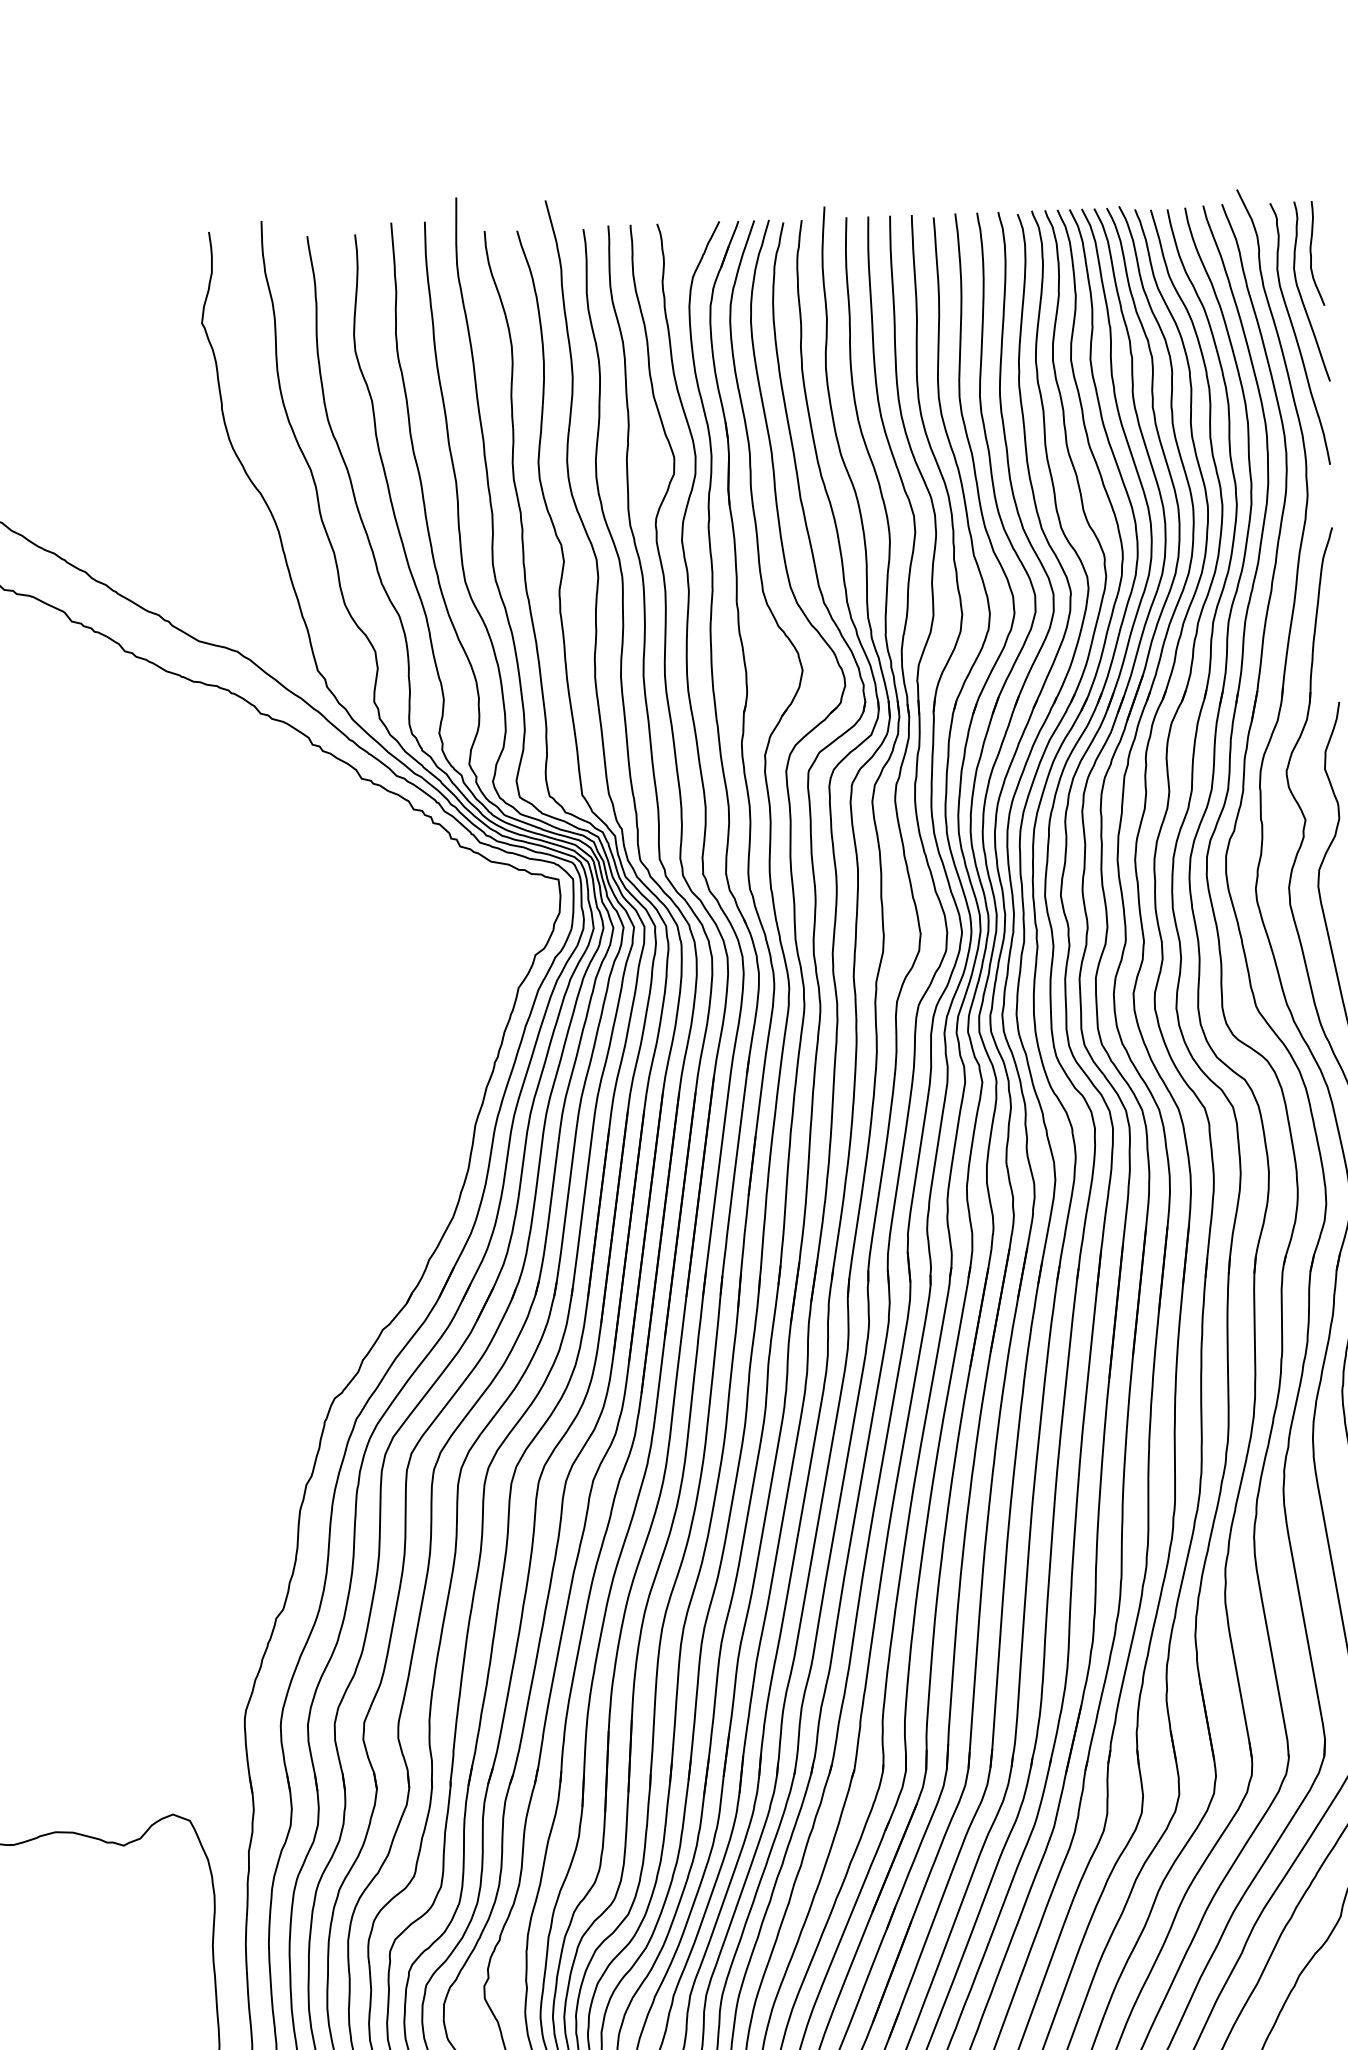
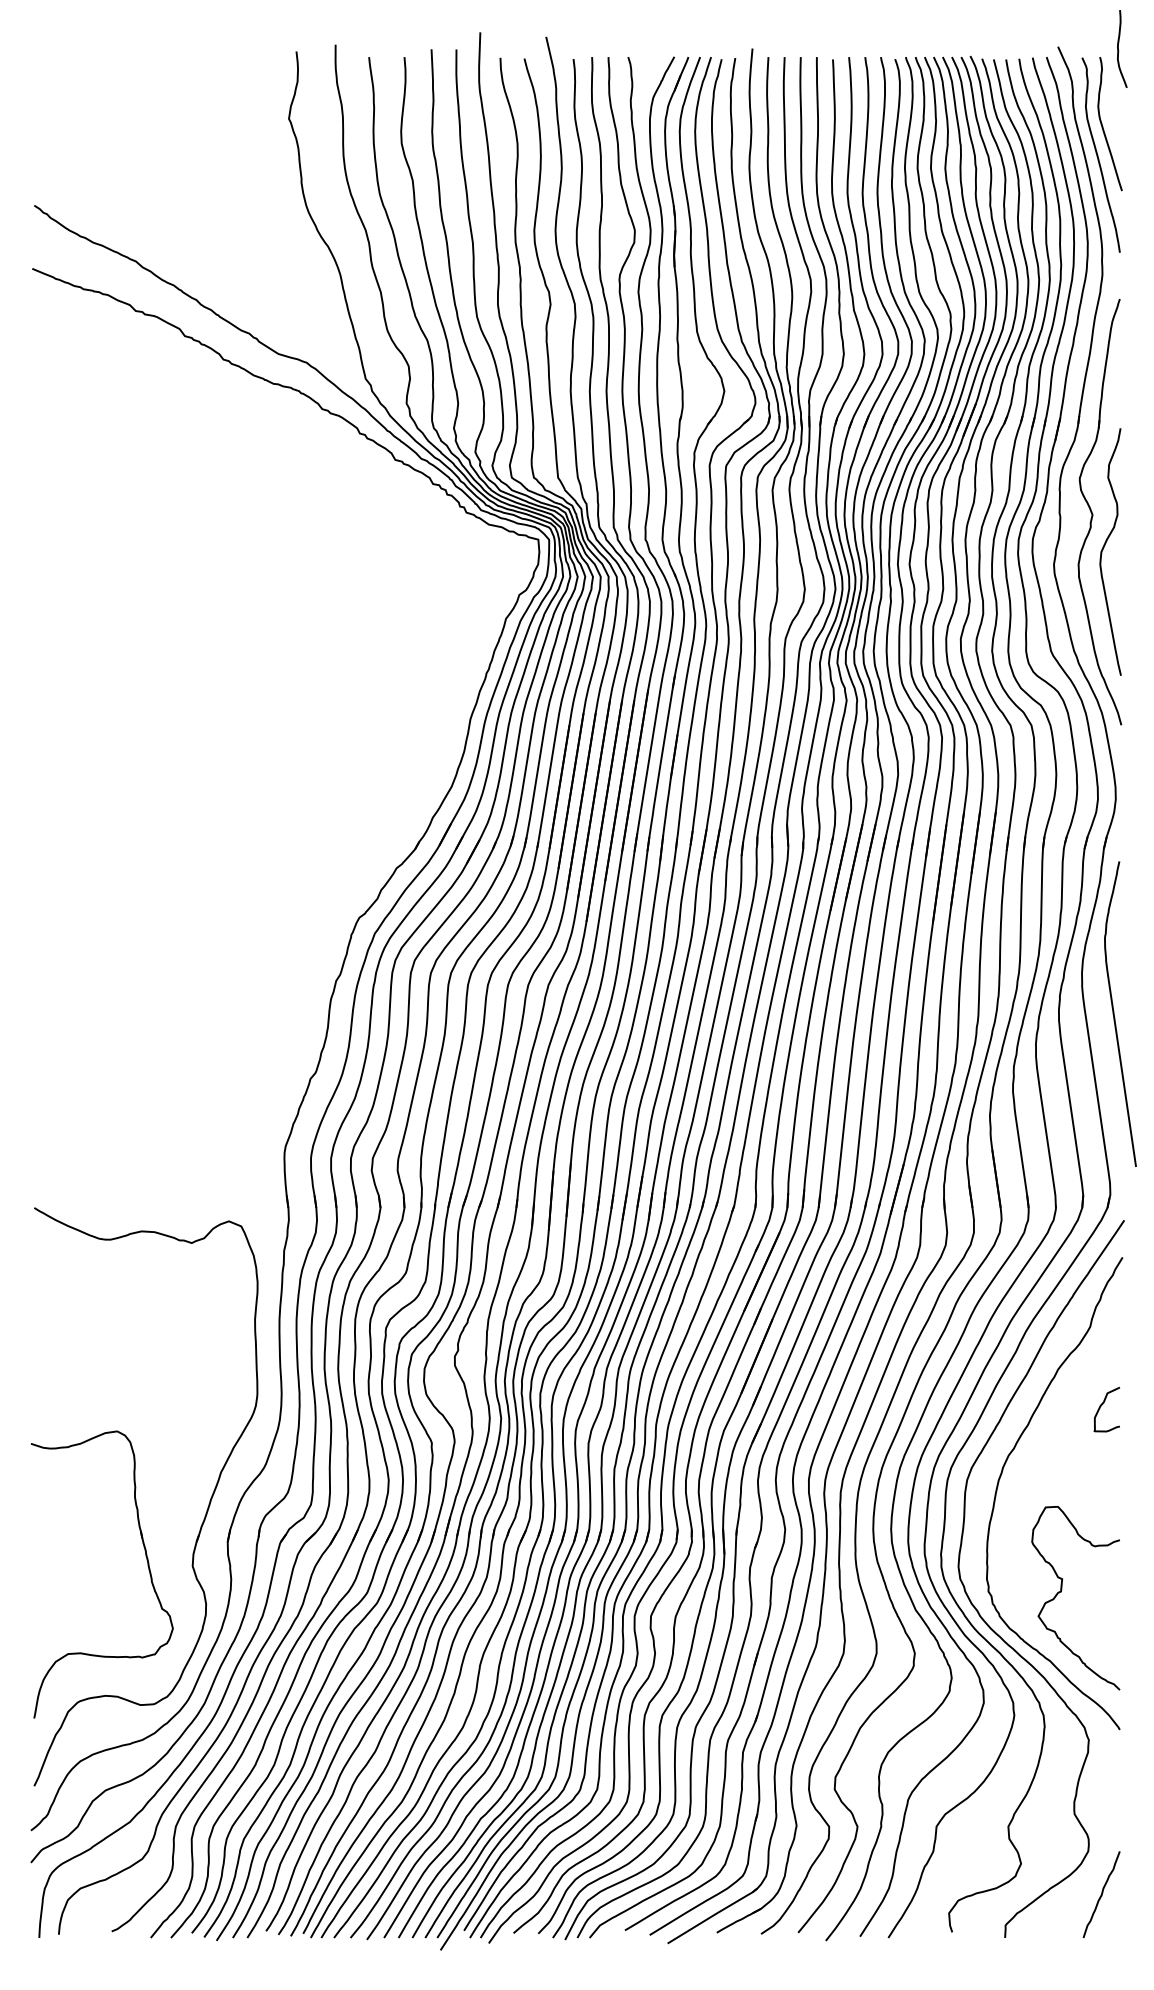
curve: (1312, 255) -> (1119, 50), moved

